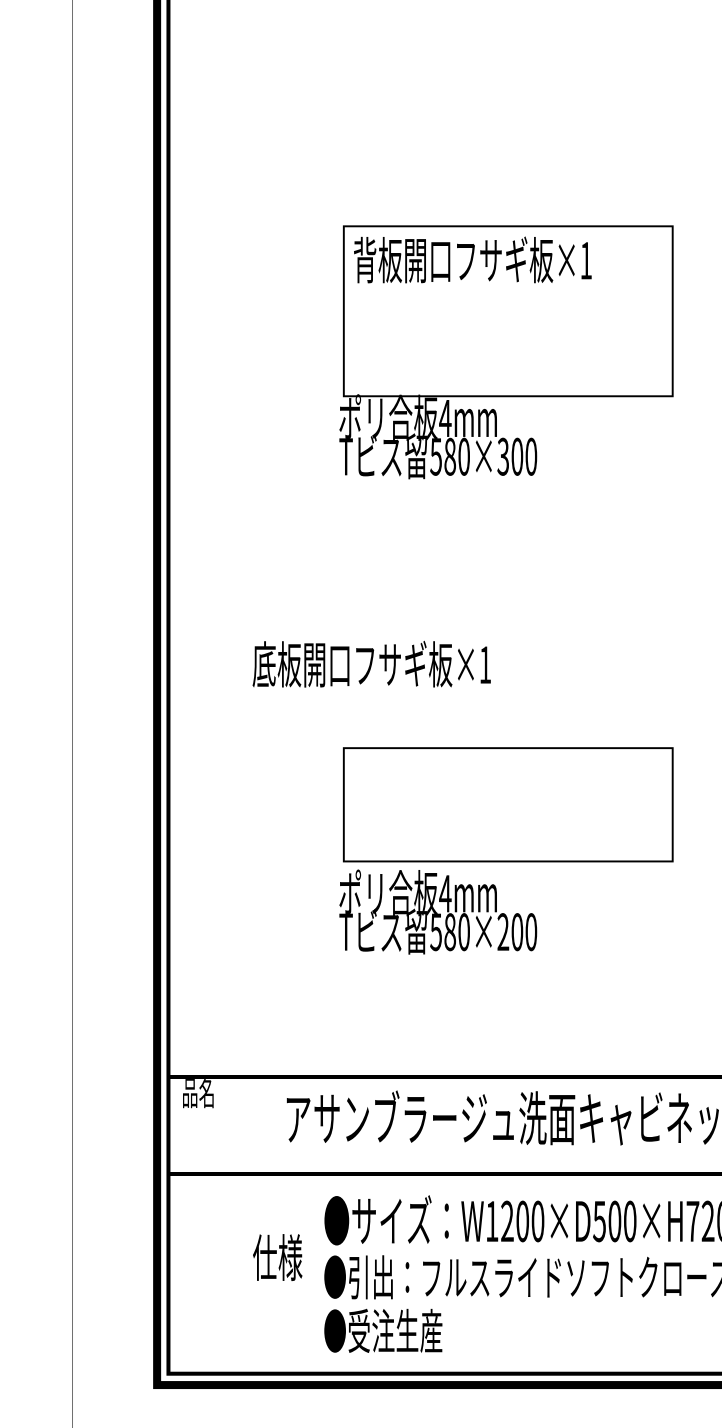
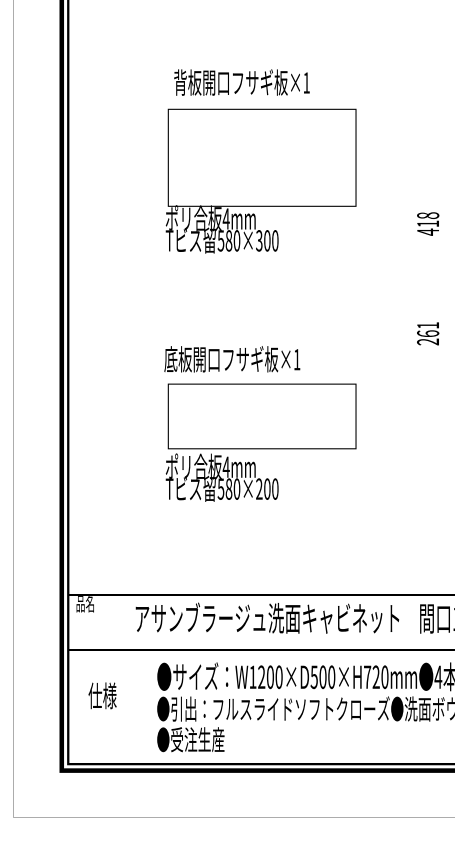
text: (472, 259) -> (241, 82), moved
text: (372, 664) -> (232, 359), moved
text: (505, 850) -> (260, 442), moved
text: (277, 1256) -> (102, 695), moved

